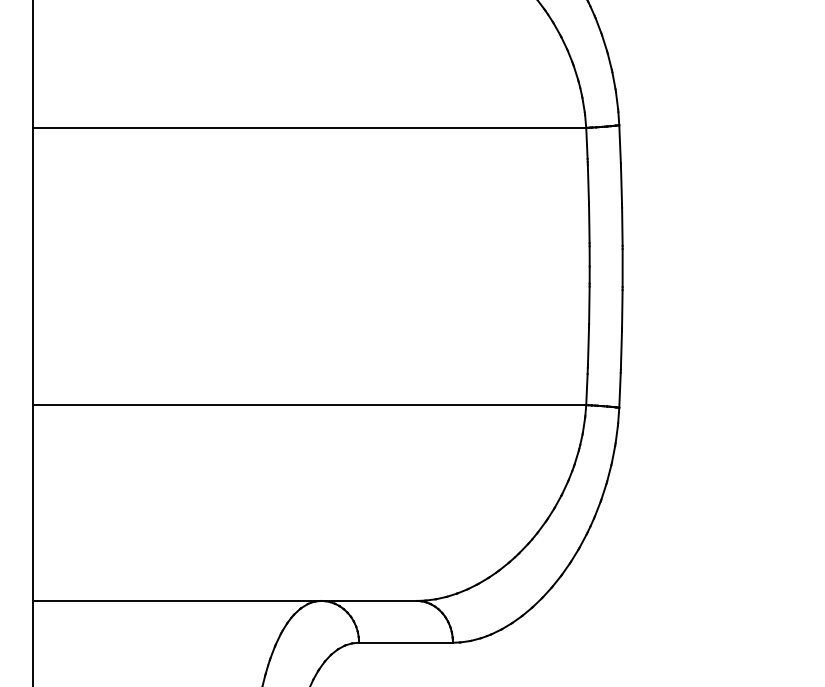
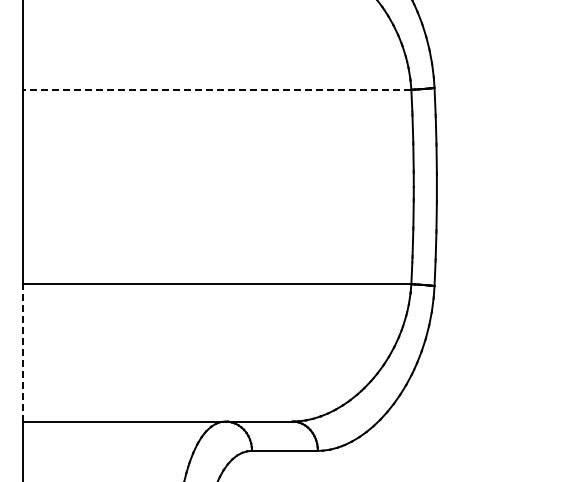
line: (308, 127) -> (216, 89), solid -> dashed
line: (33, 502) -> (23, 352), solid -> dashed

